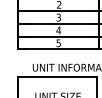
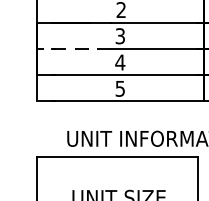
line: (35, 23) -> (72, 48), solid -> dashed

